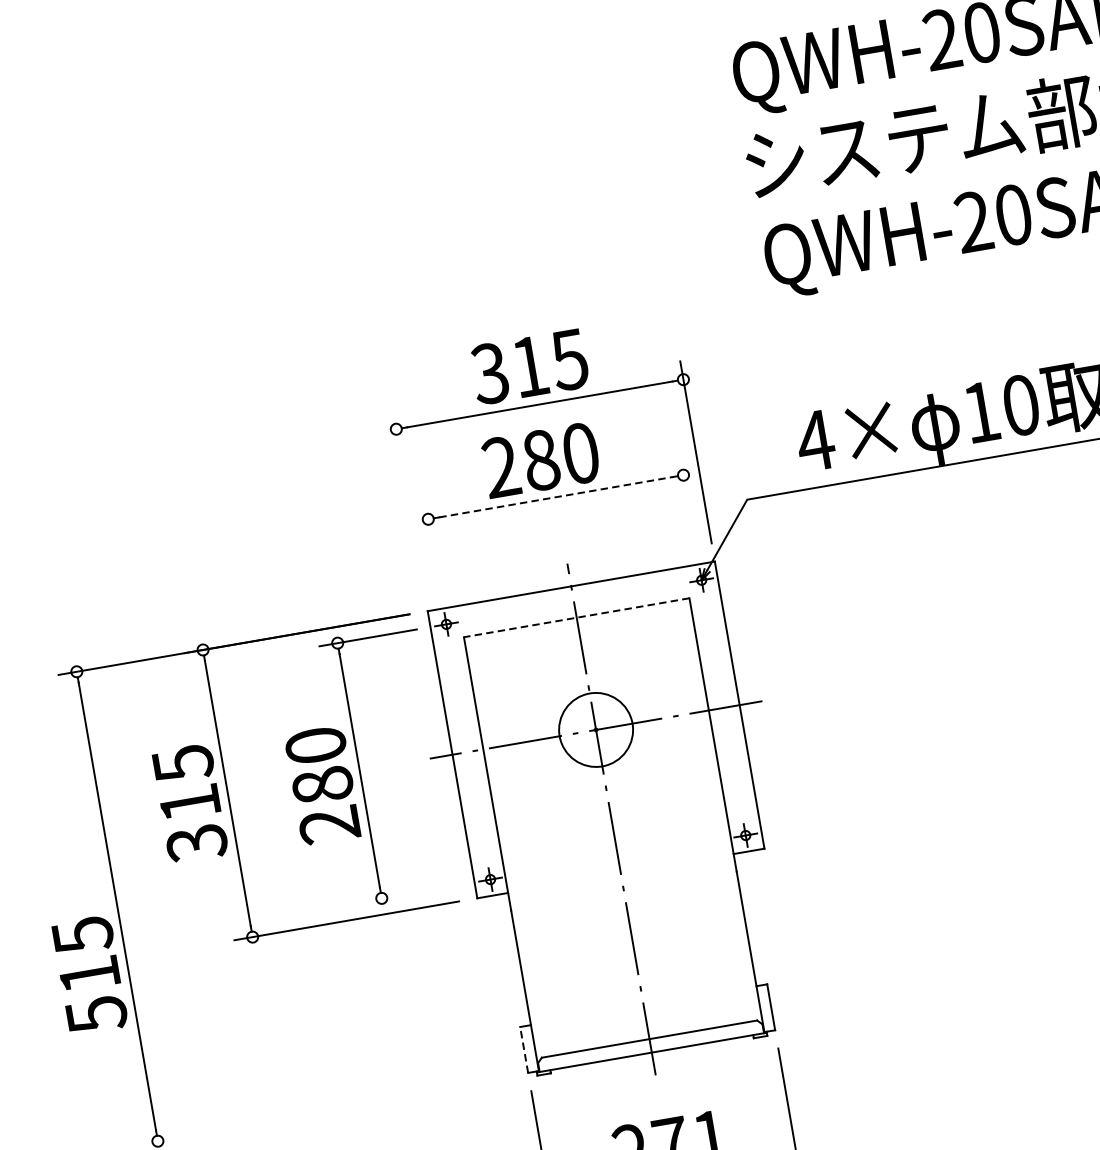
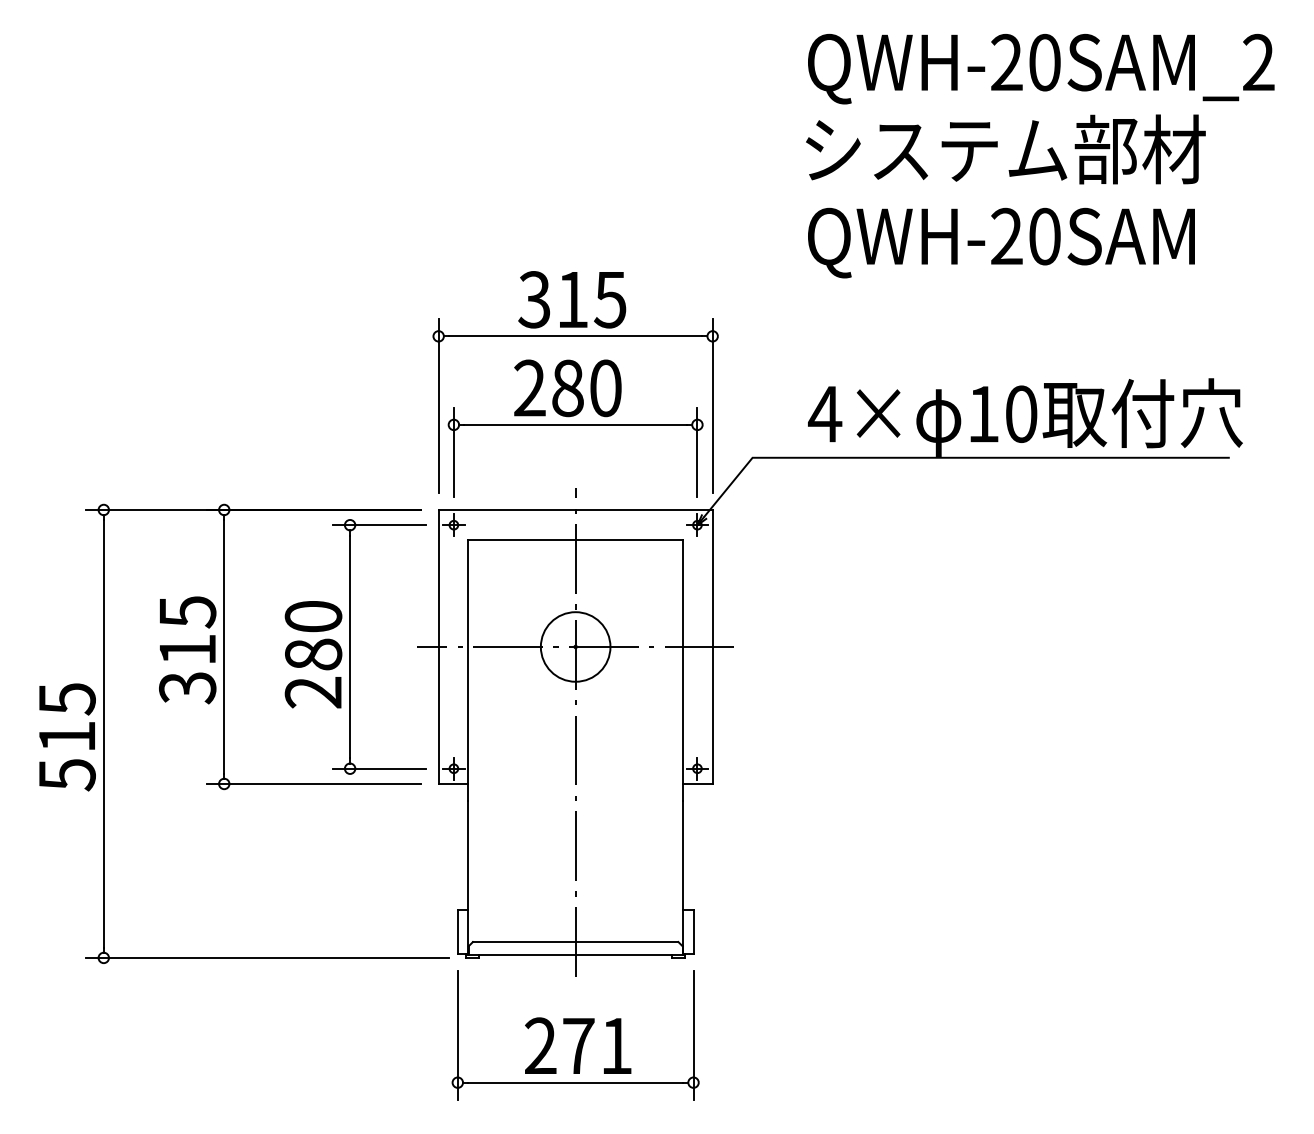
line: (556, 496) -> (576, 424), dashed -> solid
line: (408, 501) -> (438, 405), added
line: (688, 503) -> (697, 451), added
line: (432, 547) -> (453, 451), added
line: (576, 617) -> (575, 539), dashed -> solid
line: (411, 892) -> (378, 768), added
text: (90, 975) -> (67, 737), moved
line: (523, 1050) -> (457, 932), dashed -> solid
line: (329, 1111) -> (267, 957), added

